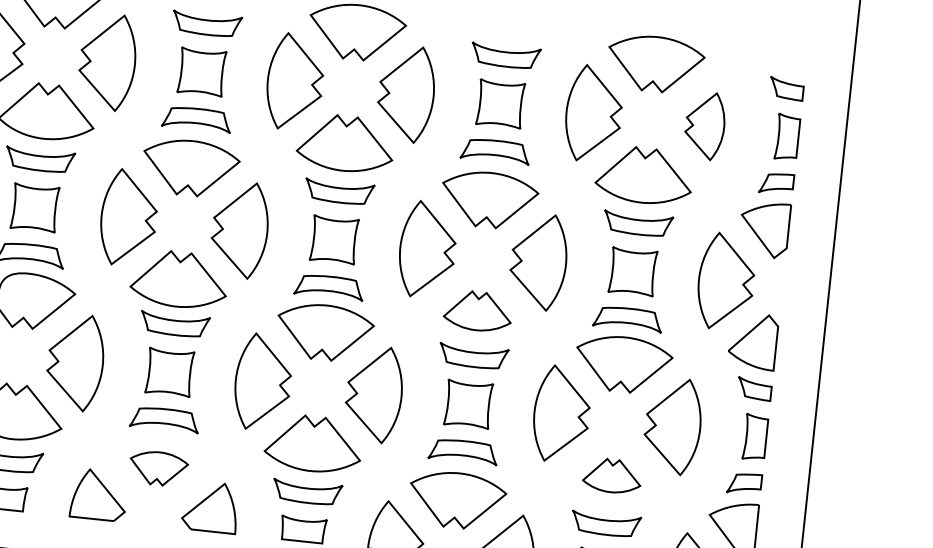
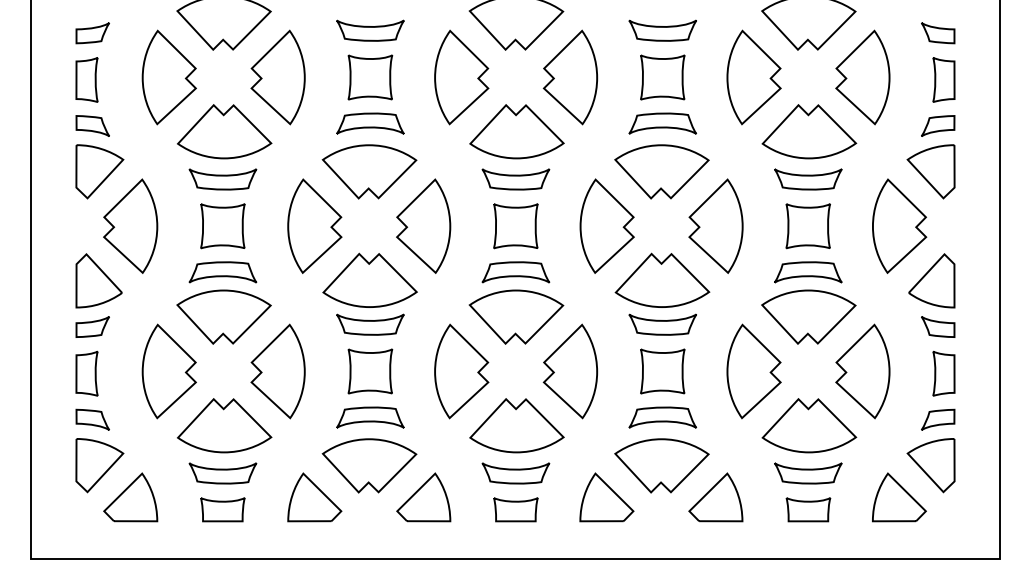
part: (704, 125) -> (862, 77), size x1.43
part: (478, 310) -> (662, 279), size x1.43
part: (158, 468) -> (369, 465), size x1.67
part: (612, 475) -> (809, 425), size x1.67

